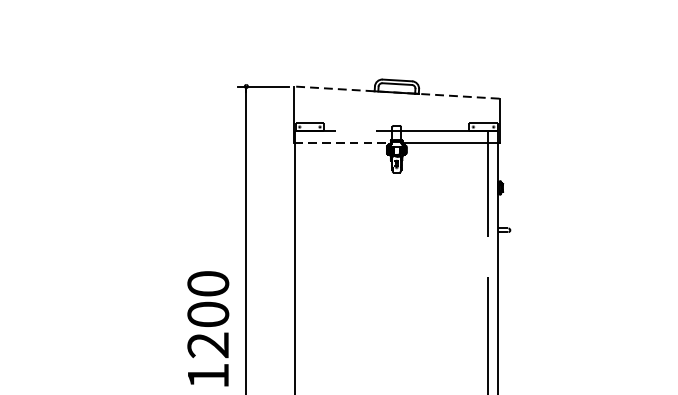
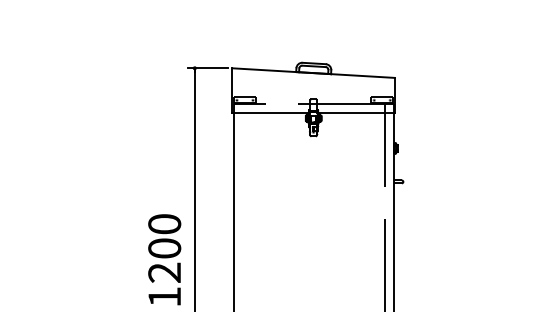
line: (396, 93) -> (313, 73), dashed -> solid
line: (343, 143) -> (271, 113), dashed -> solid

